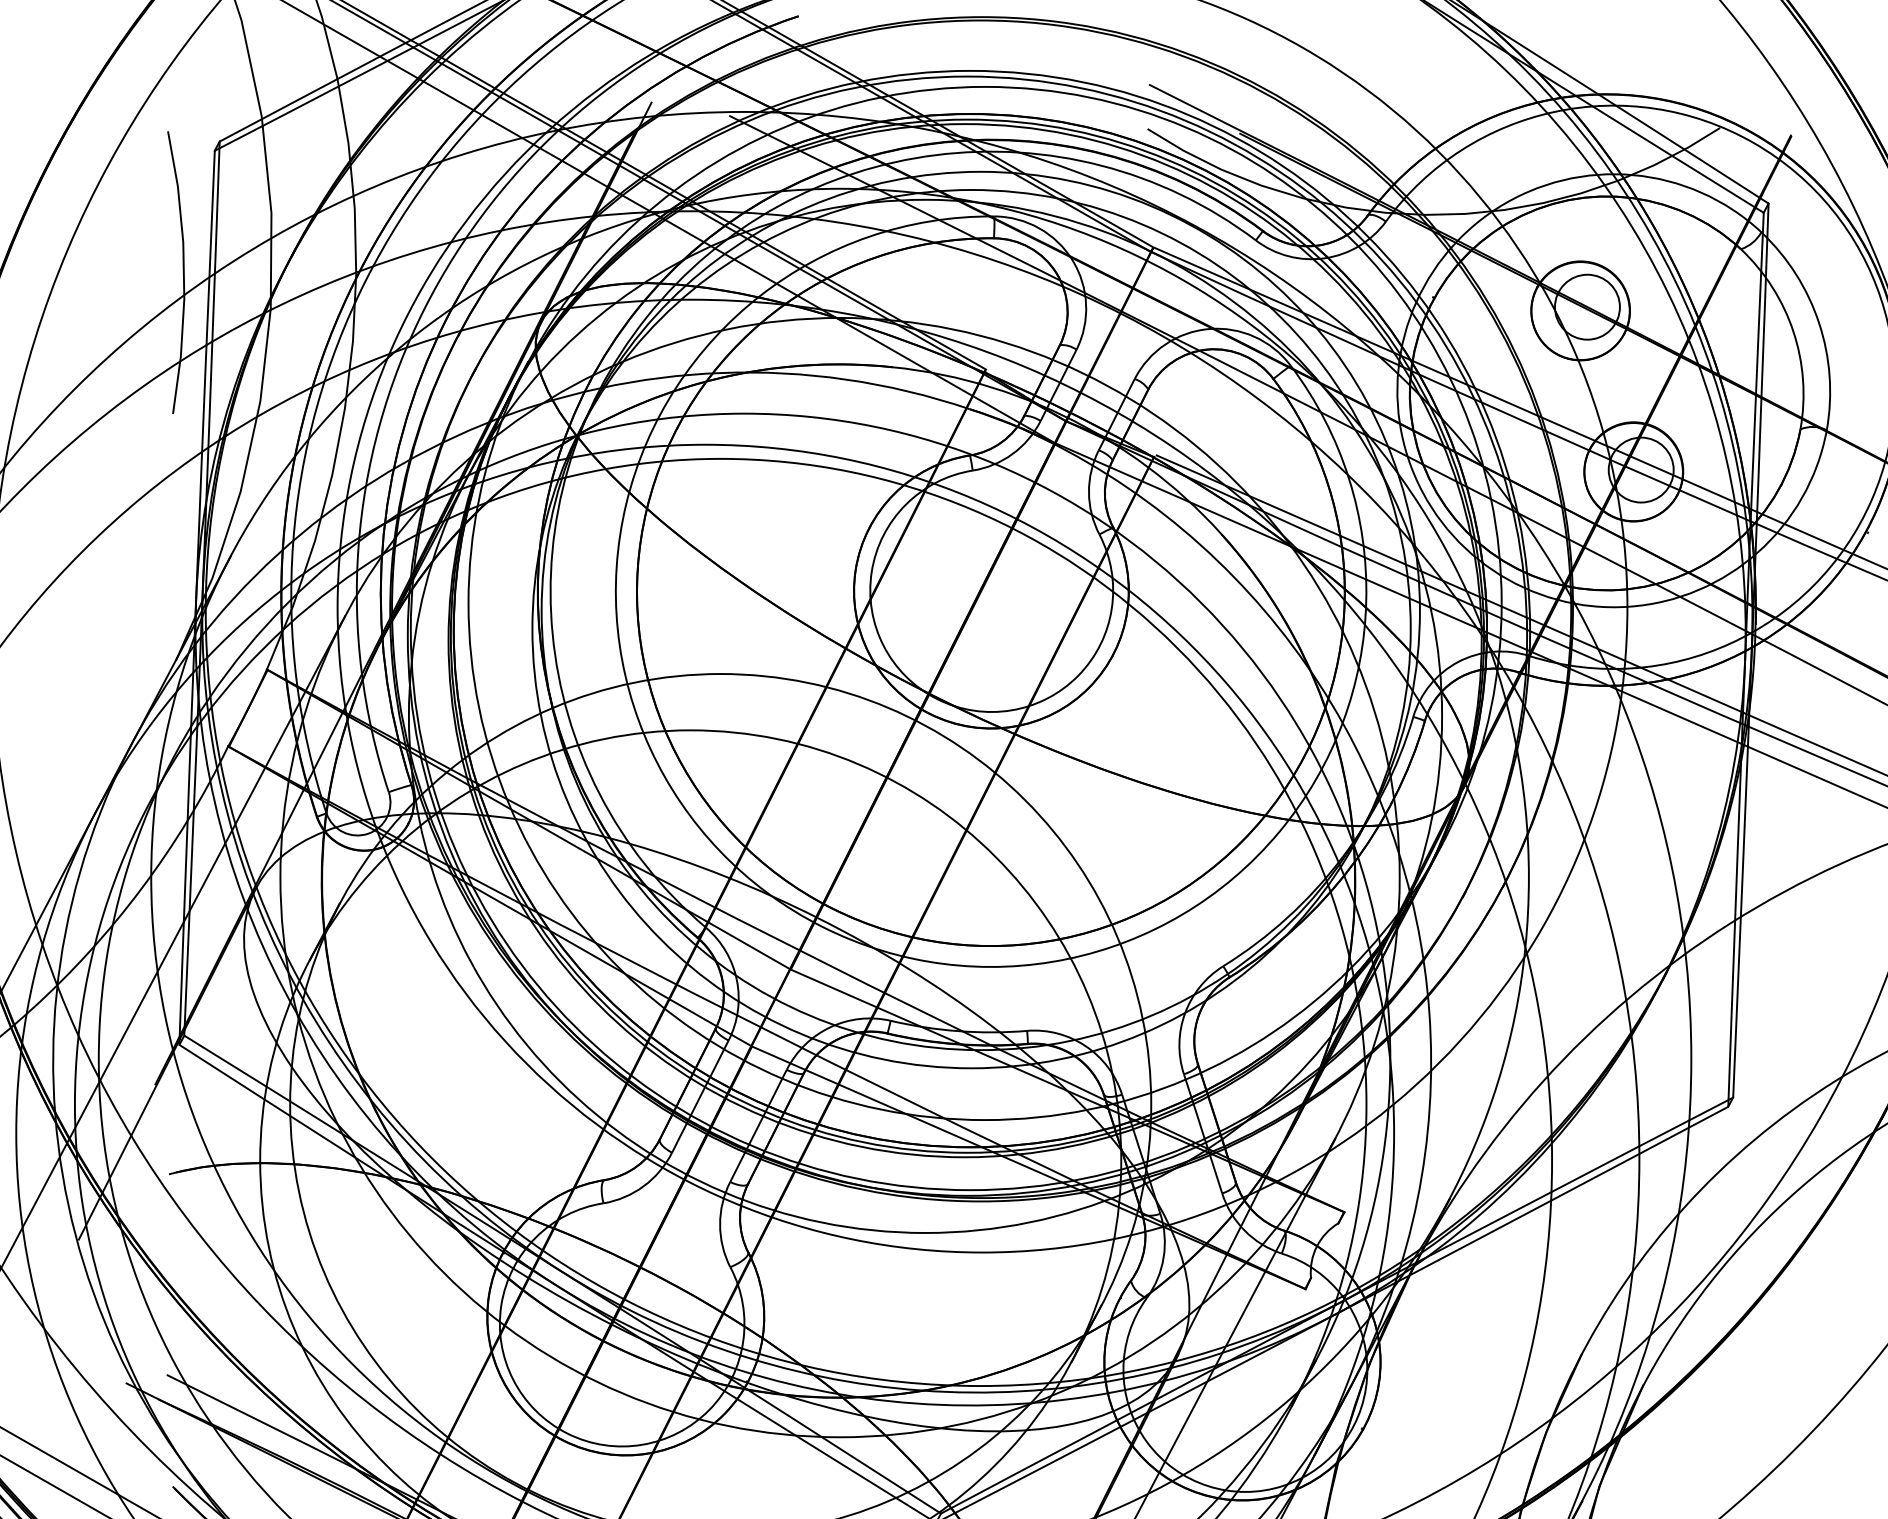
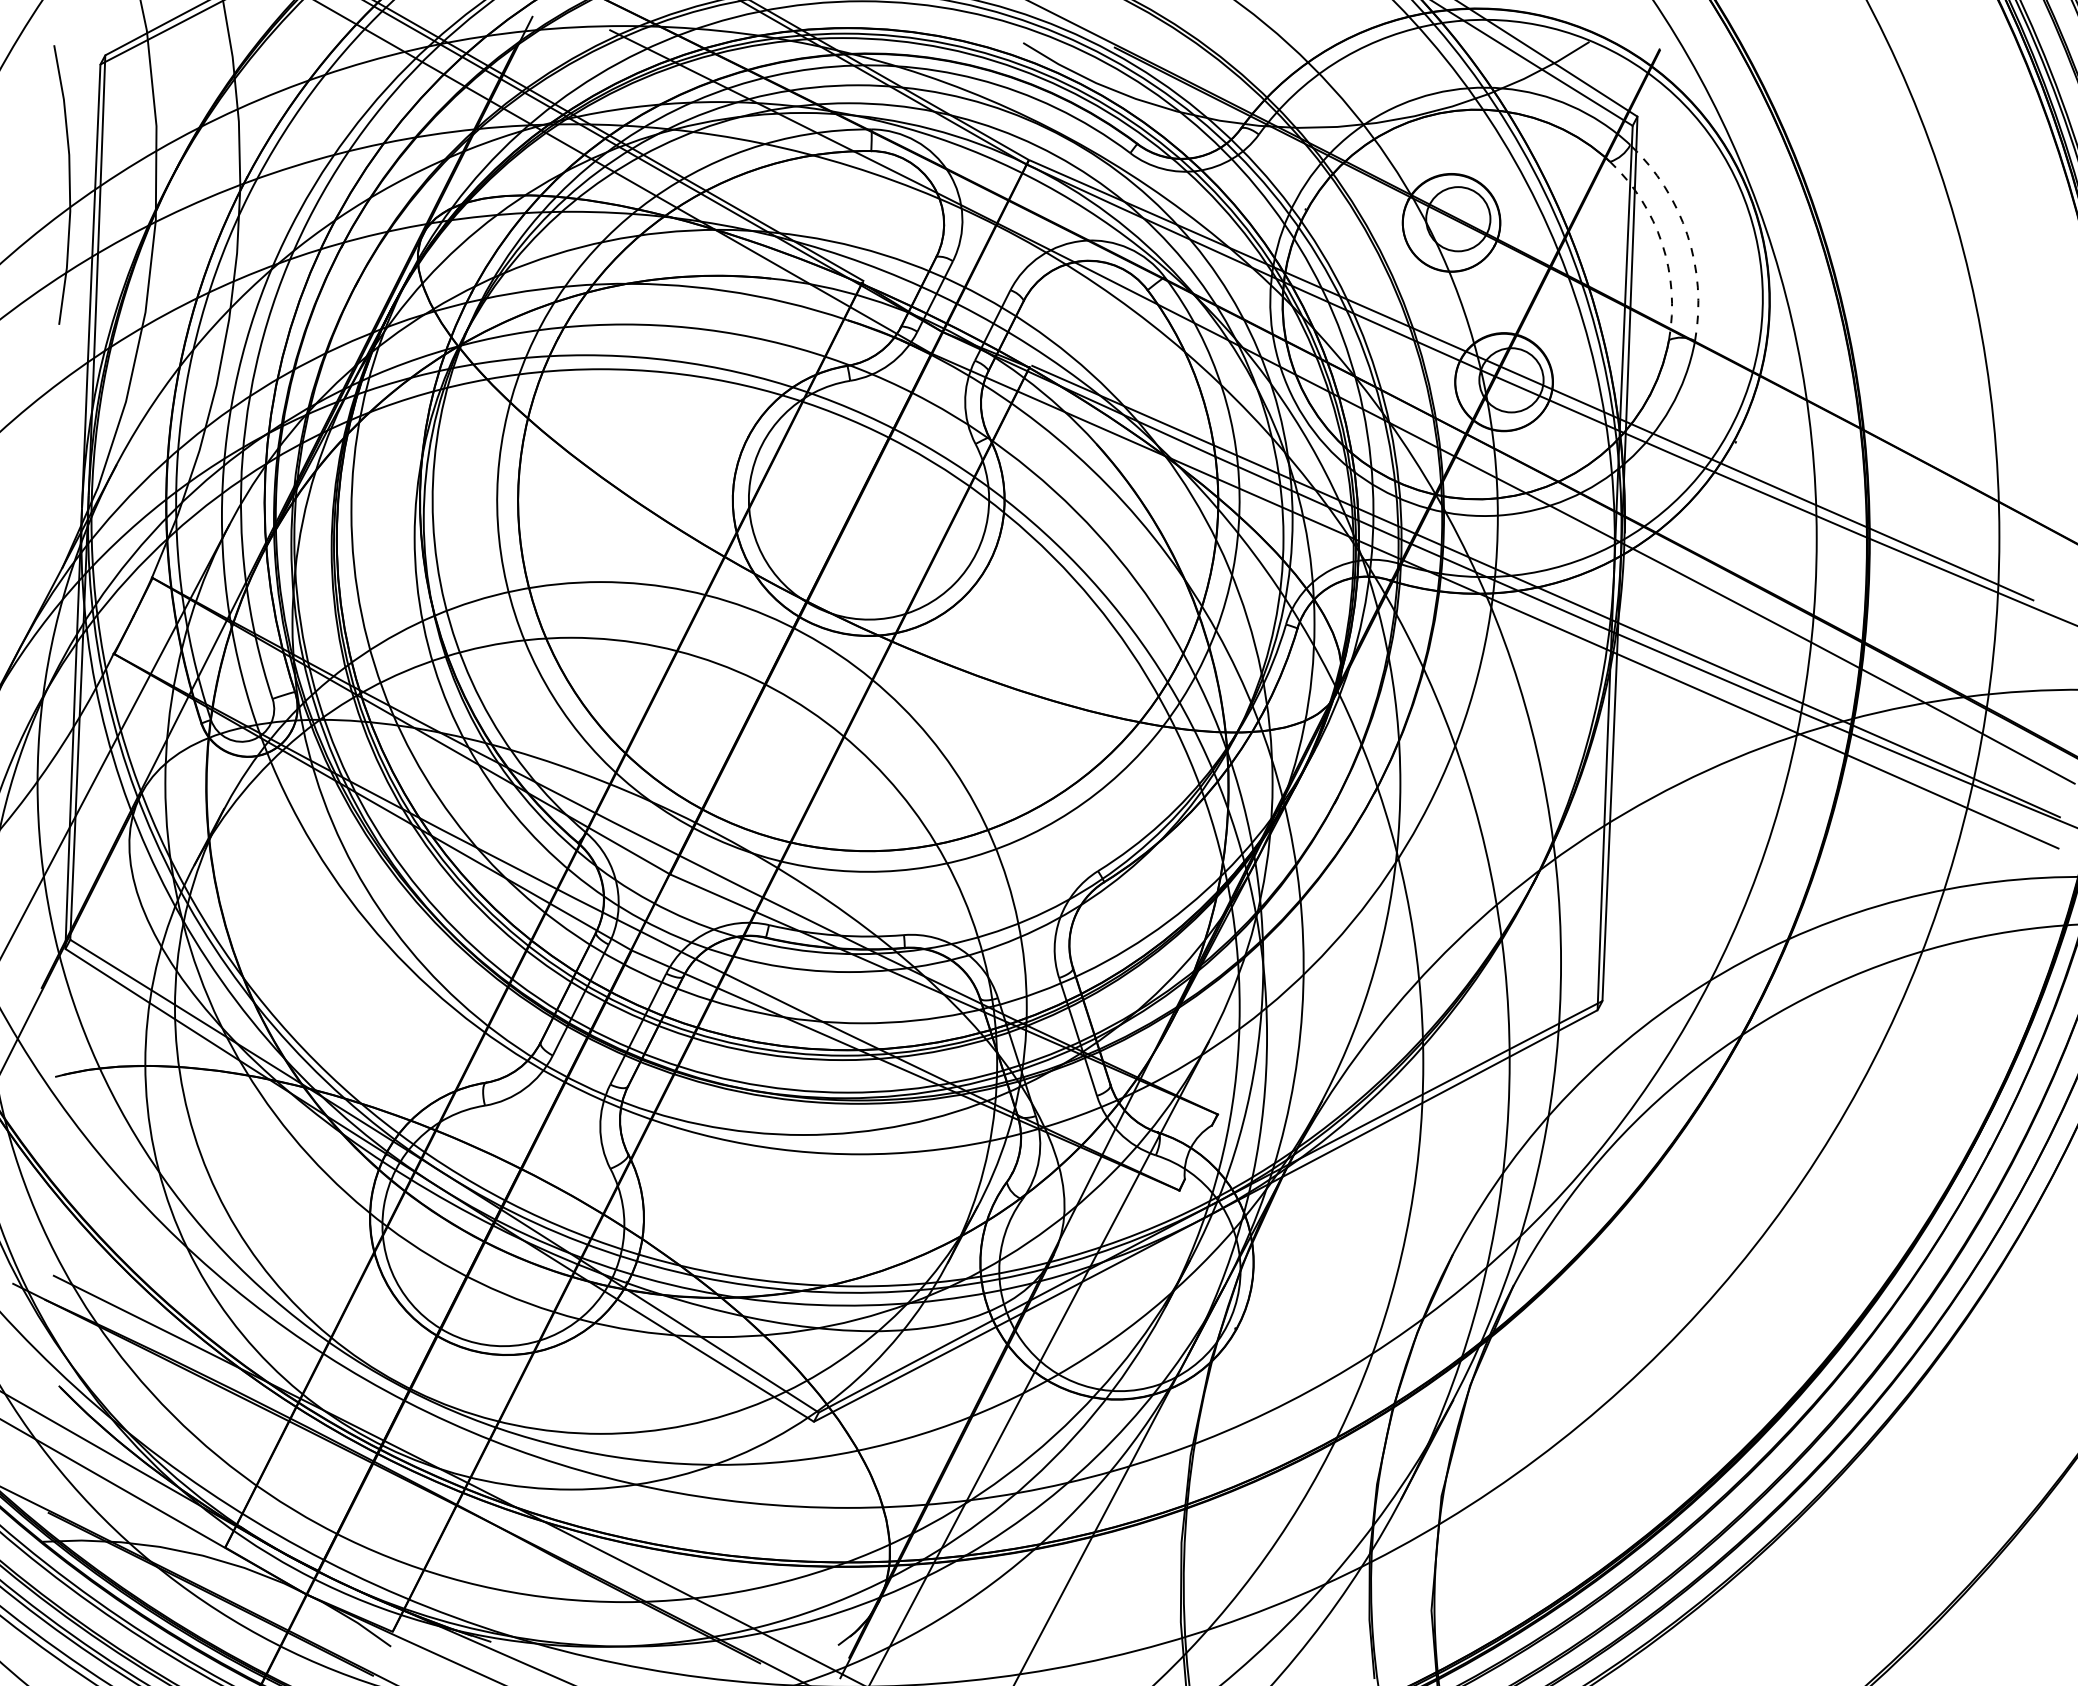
arc: (1819, 322) -> (1687, 234), solid -> dashed
arc: (1793, 331) -> (1662, 243), solid -> dashed

